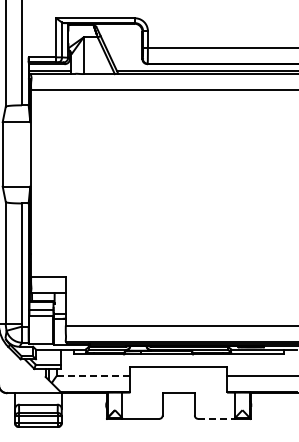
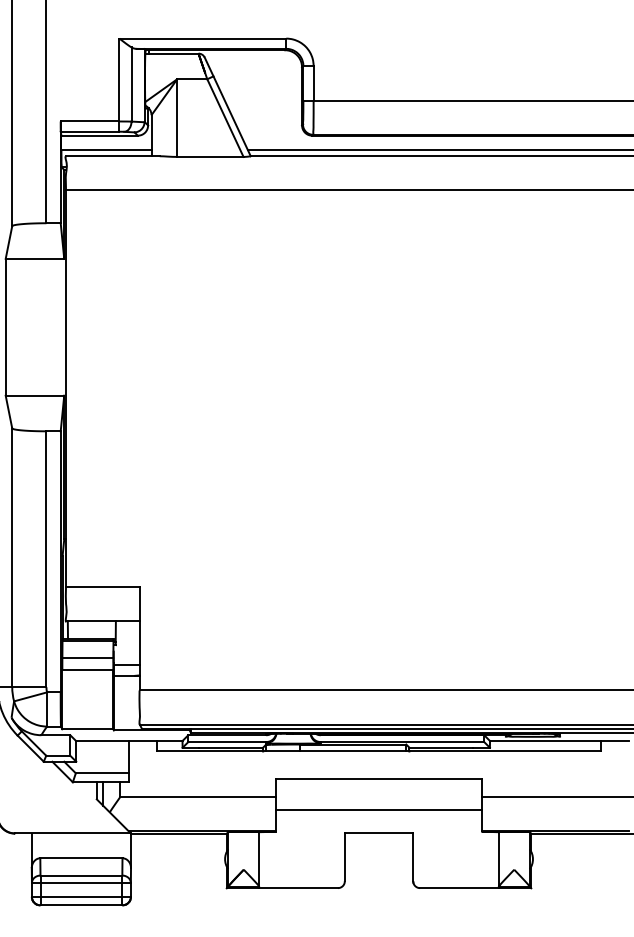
line: (93, 375) -> (198, 796), dashed -> solid
line: (178, 381) -> (378, 808), added
line: (216, 418) -> (459, 887), dashed -> solid

